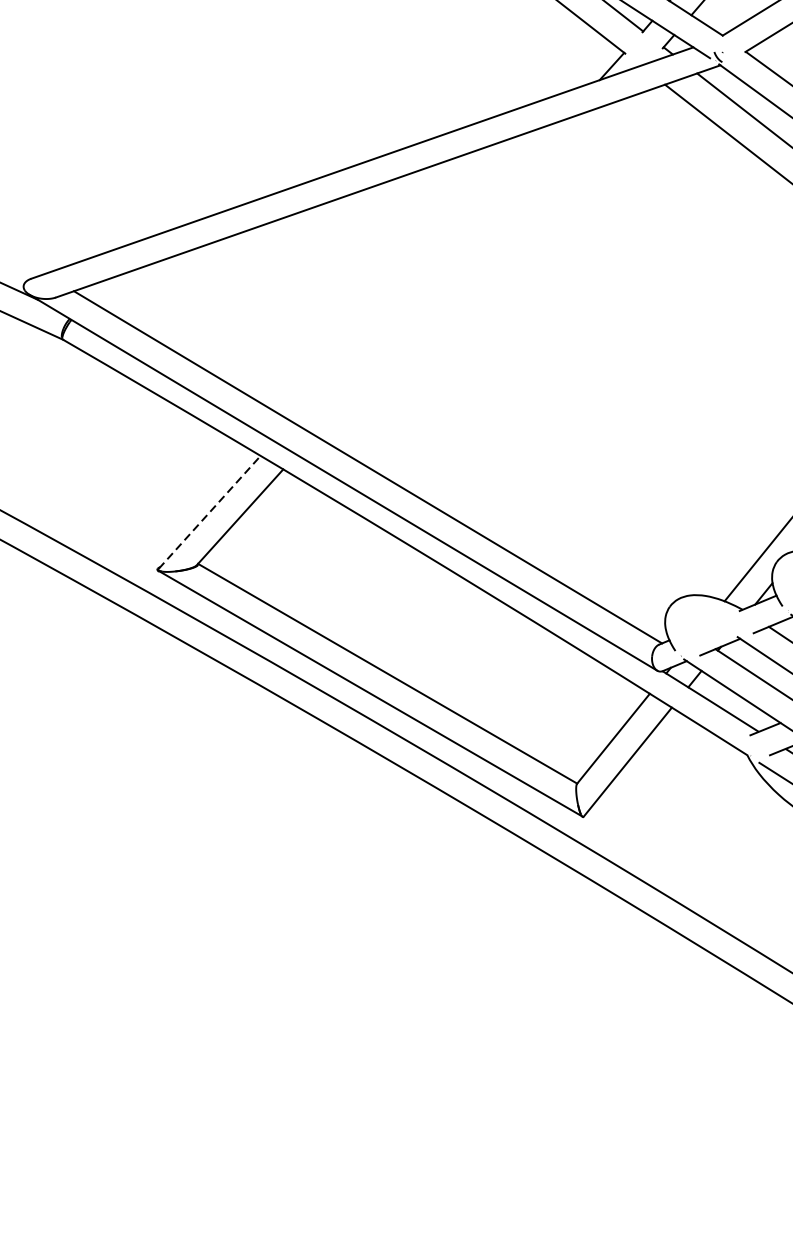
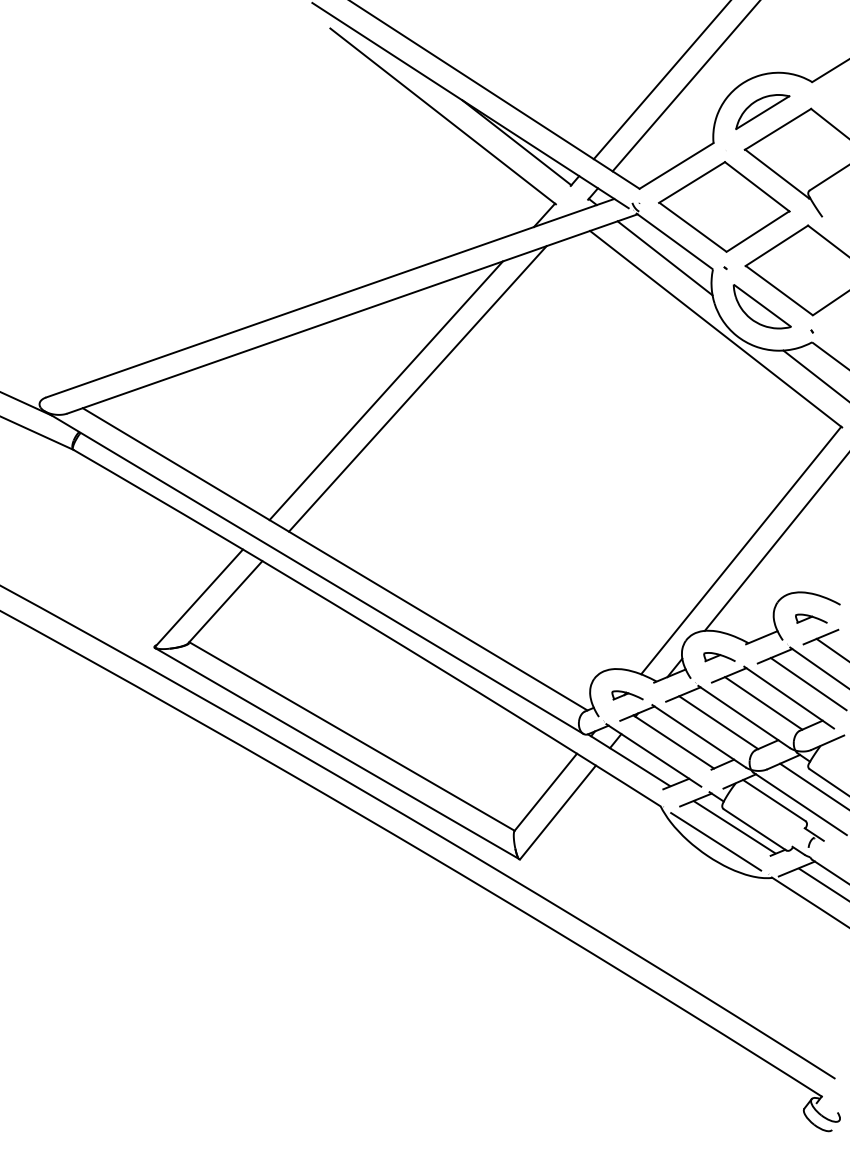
line: (463, 268) -> (417, 388), added
line: (426, 270) -> (385, 390), added
line: (209, 511) -> (199, 597), dashed -> solid
part: (708, 625) -> (627, 695), added

